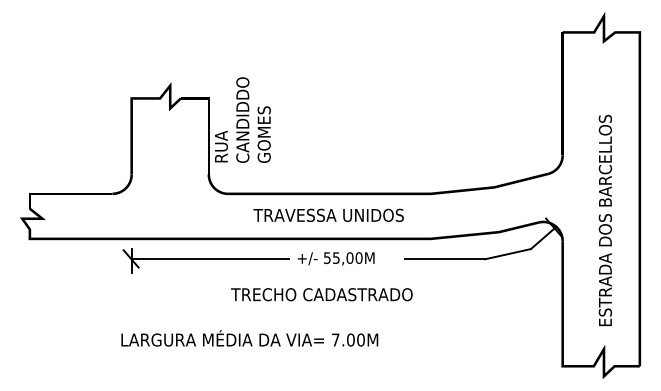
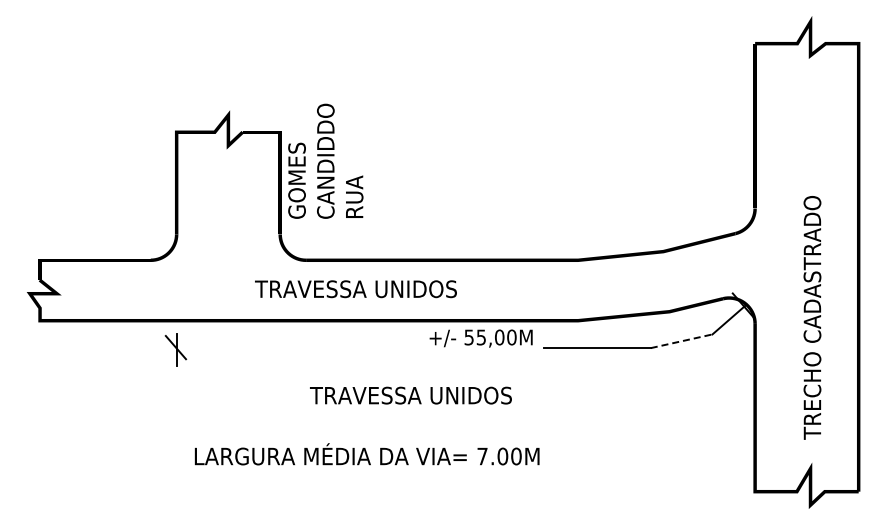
text: (220, 134) -> (296, 180), RUA -> GOMES
text: (264, 134) -> (354, 180), GOMES -> RUA
text: (328, 215) -> (355, 289), moved
text: (605, 220) -> (812, 296), ESTRADA DOS BARCELLOS -> TRECHO CADASTRADO
line: (507, 254) -> (681, 341), solid -> dashed
text: (335, 258) -> (480, 338), moved
line: (209, 259) -> (281, 348), removed
text: (331, 294) -> (445, 395), TRECHO CADASTRADO -> TRAVESSA UNIDOS
text: (249, 338) -> (366, 454), moved

